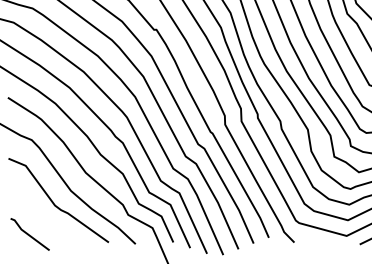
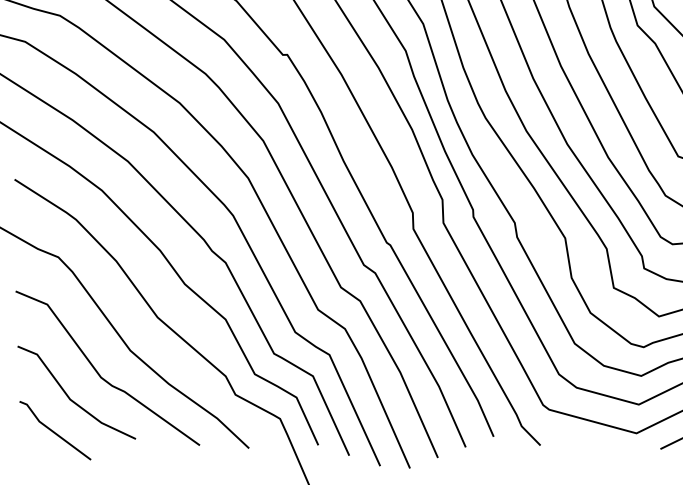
line: (37, 214) -> (68, 393), added

